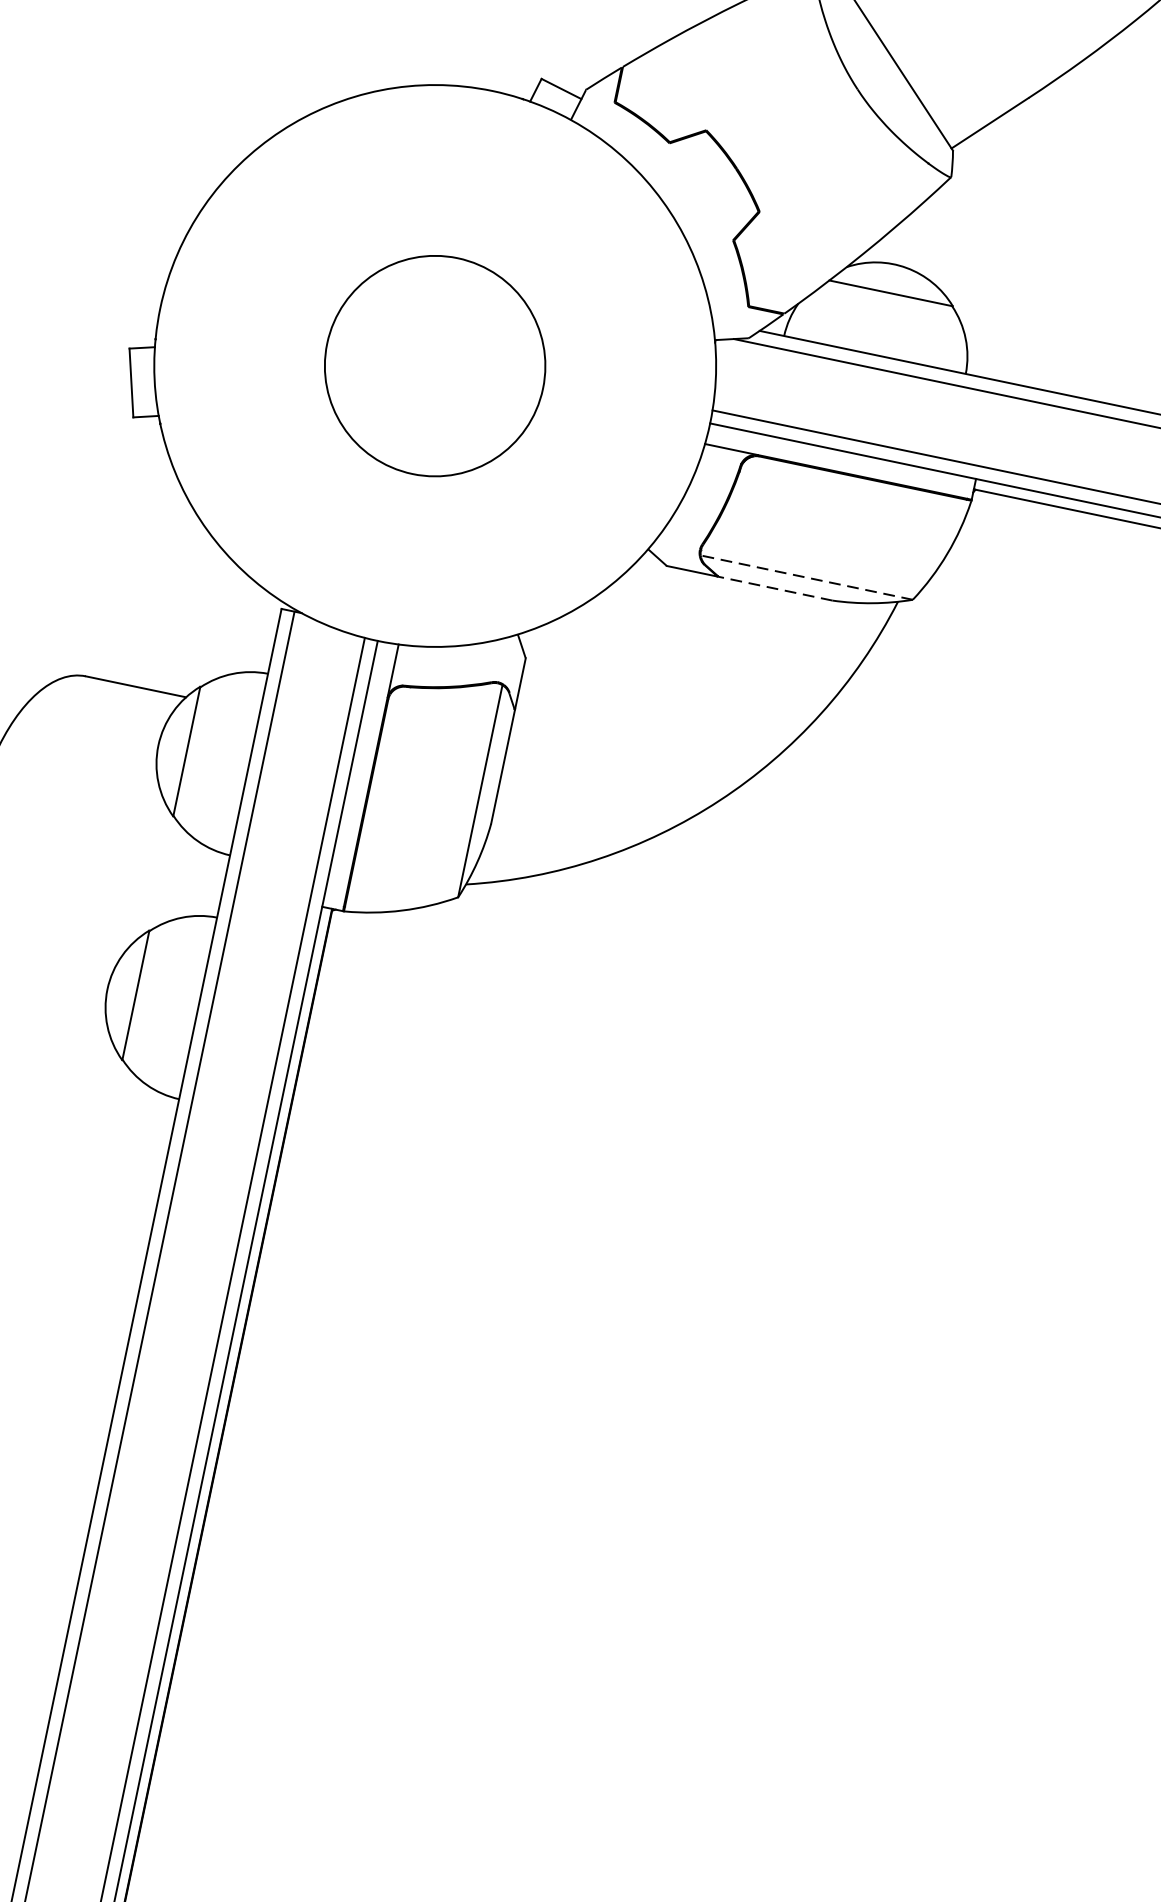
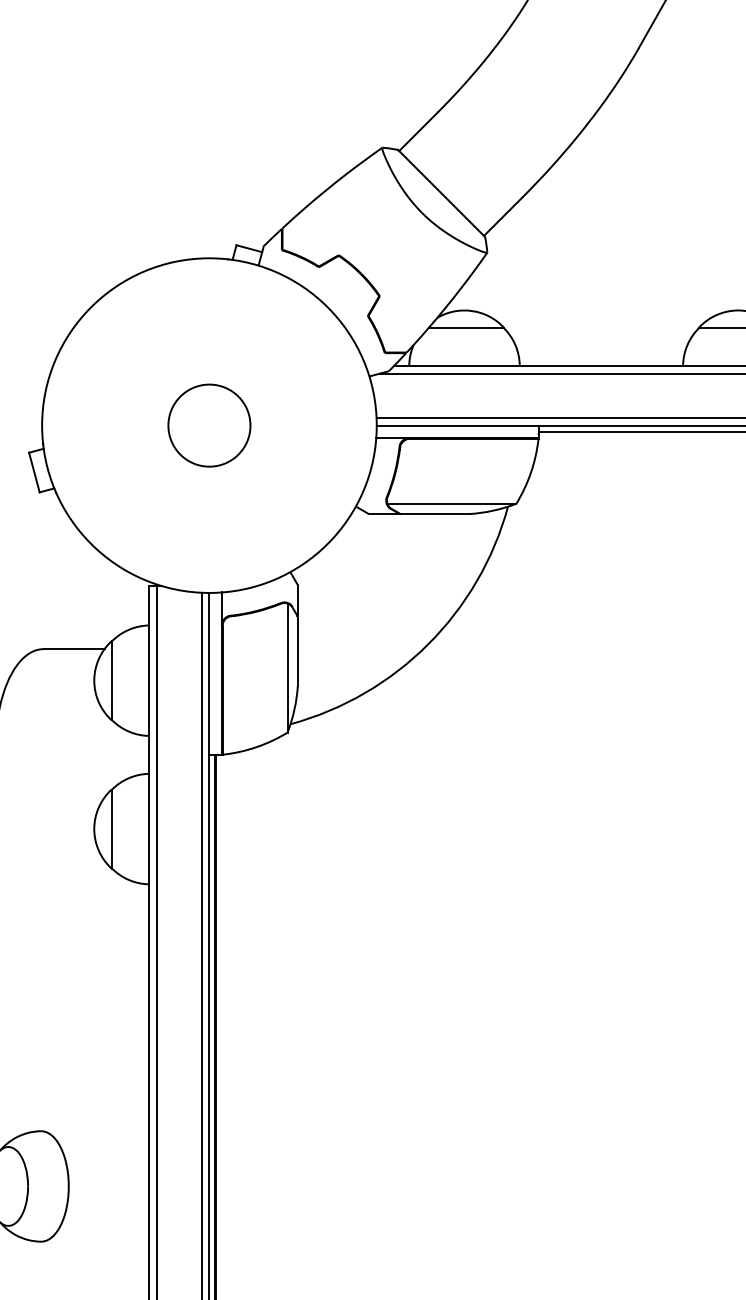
circle: (435, 365) -> (209, 425), size x0.62
line: (806, 577) -> (451, 503), dashed -> solid
line: (776, 589) -> (435, 514), dashed -> solid

